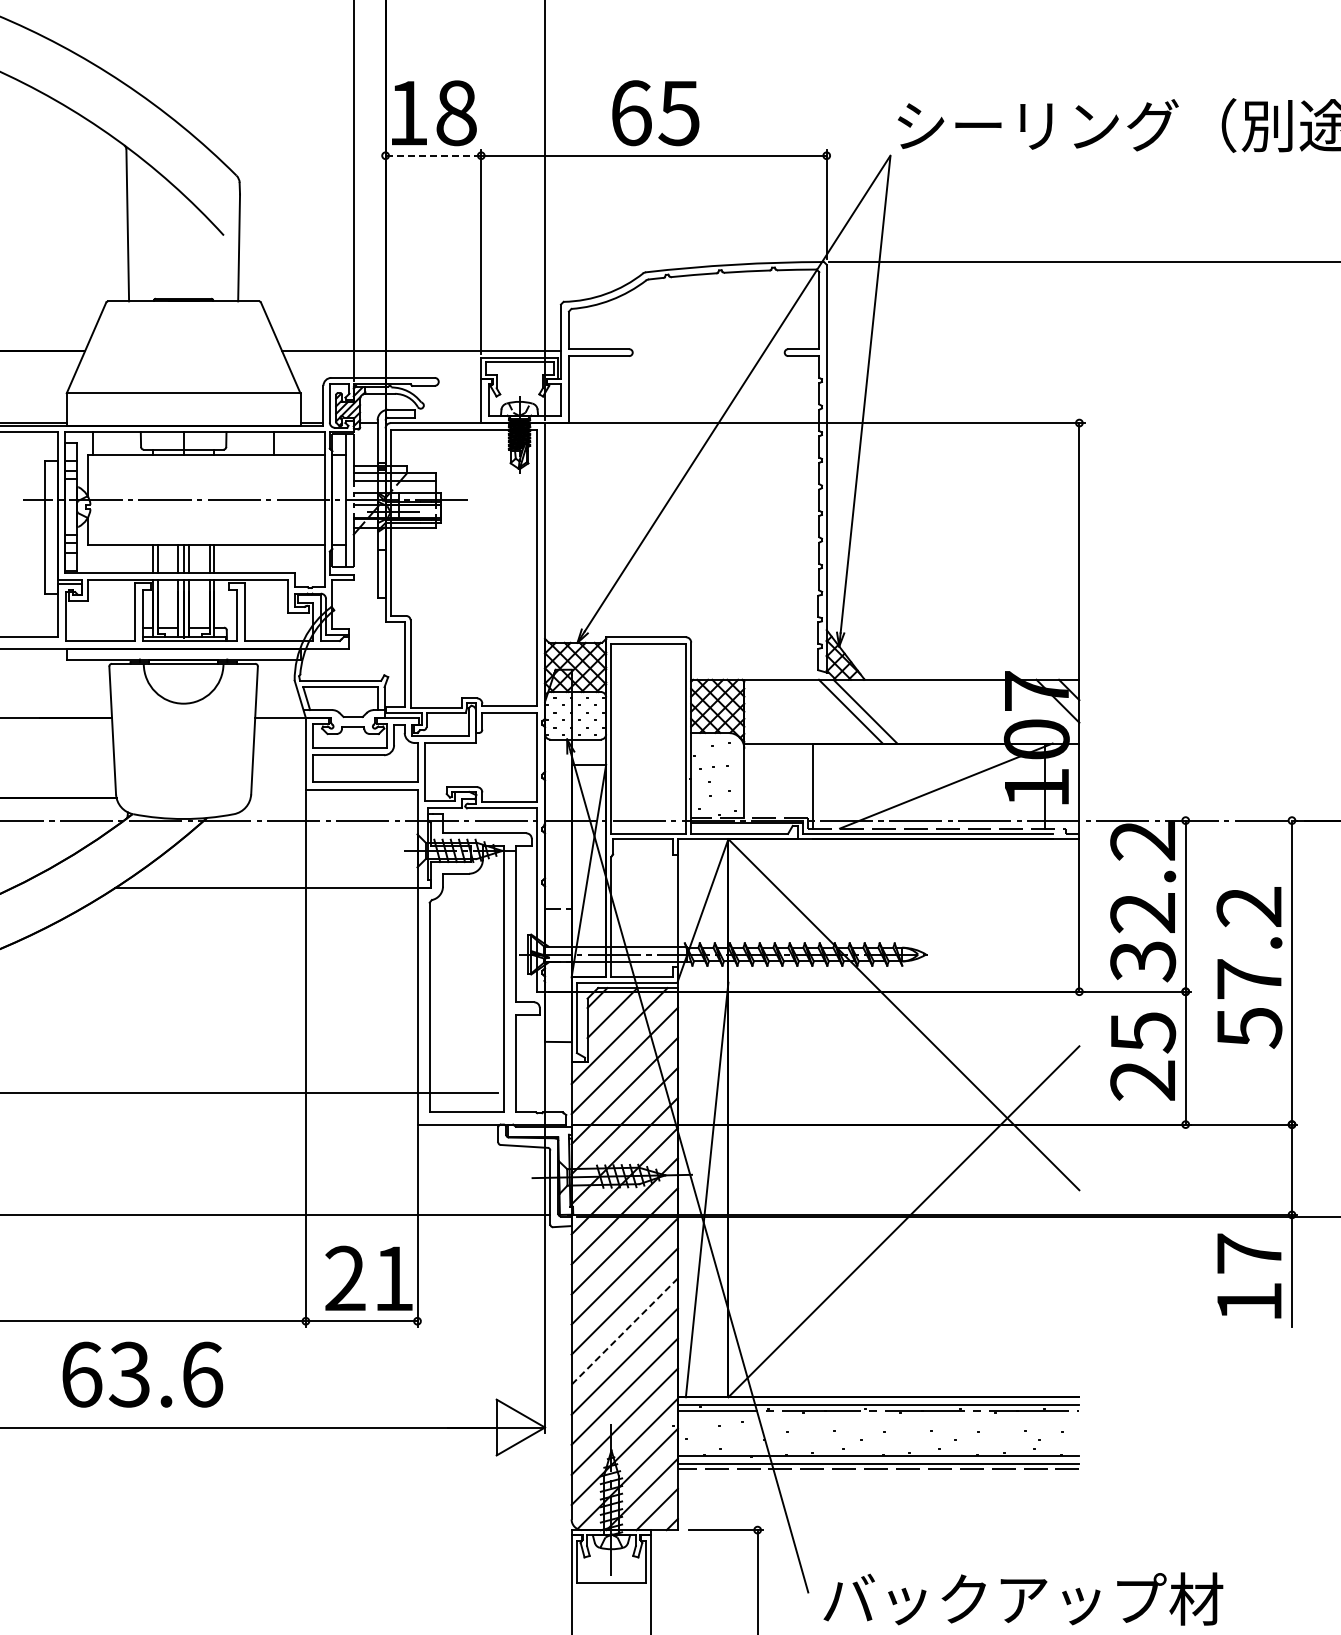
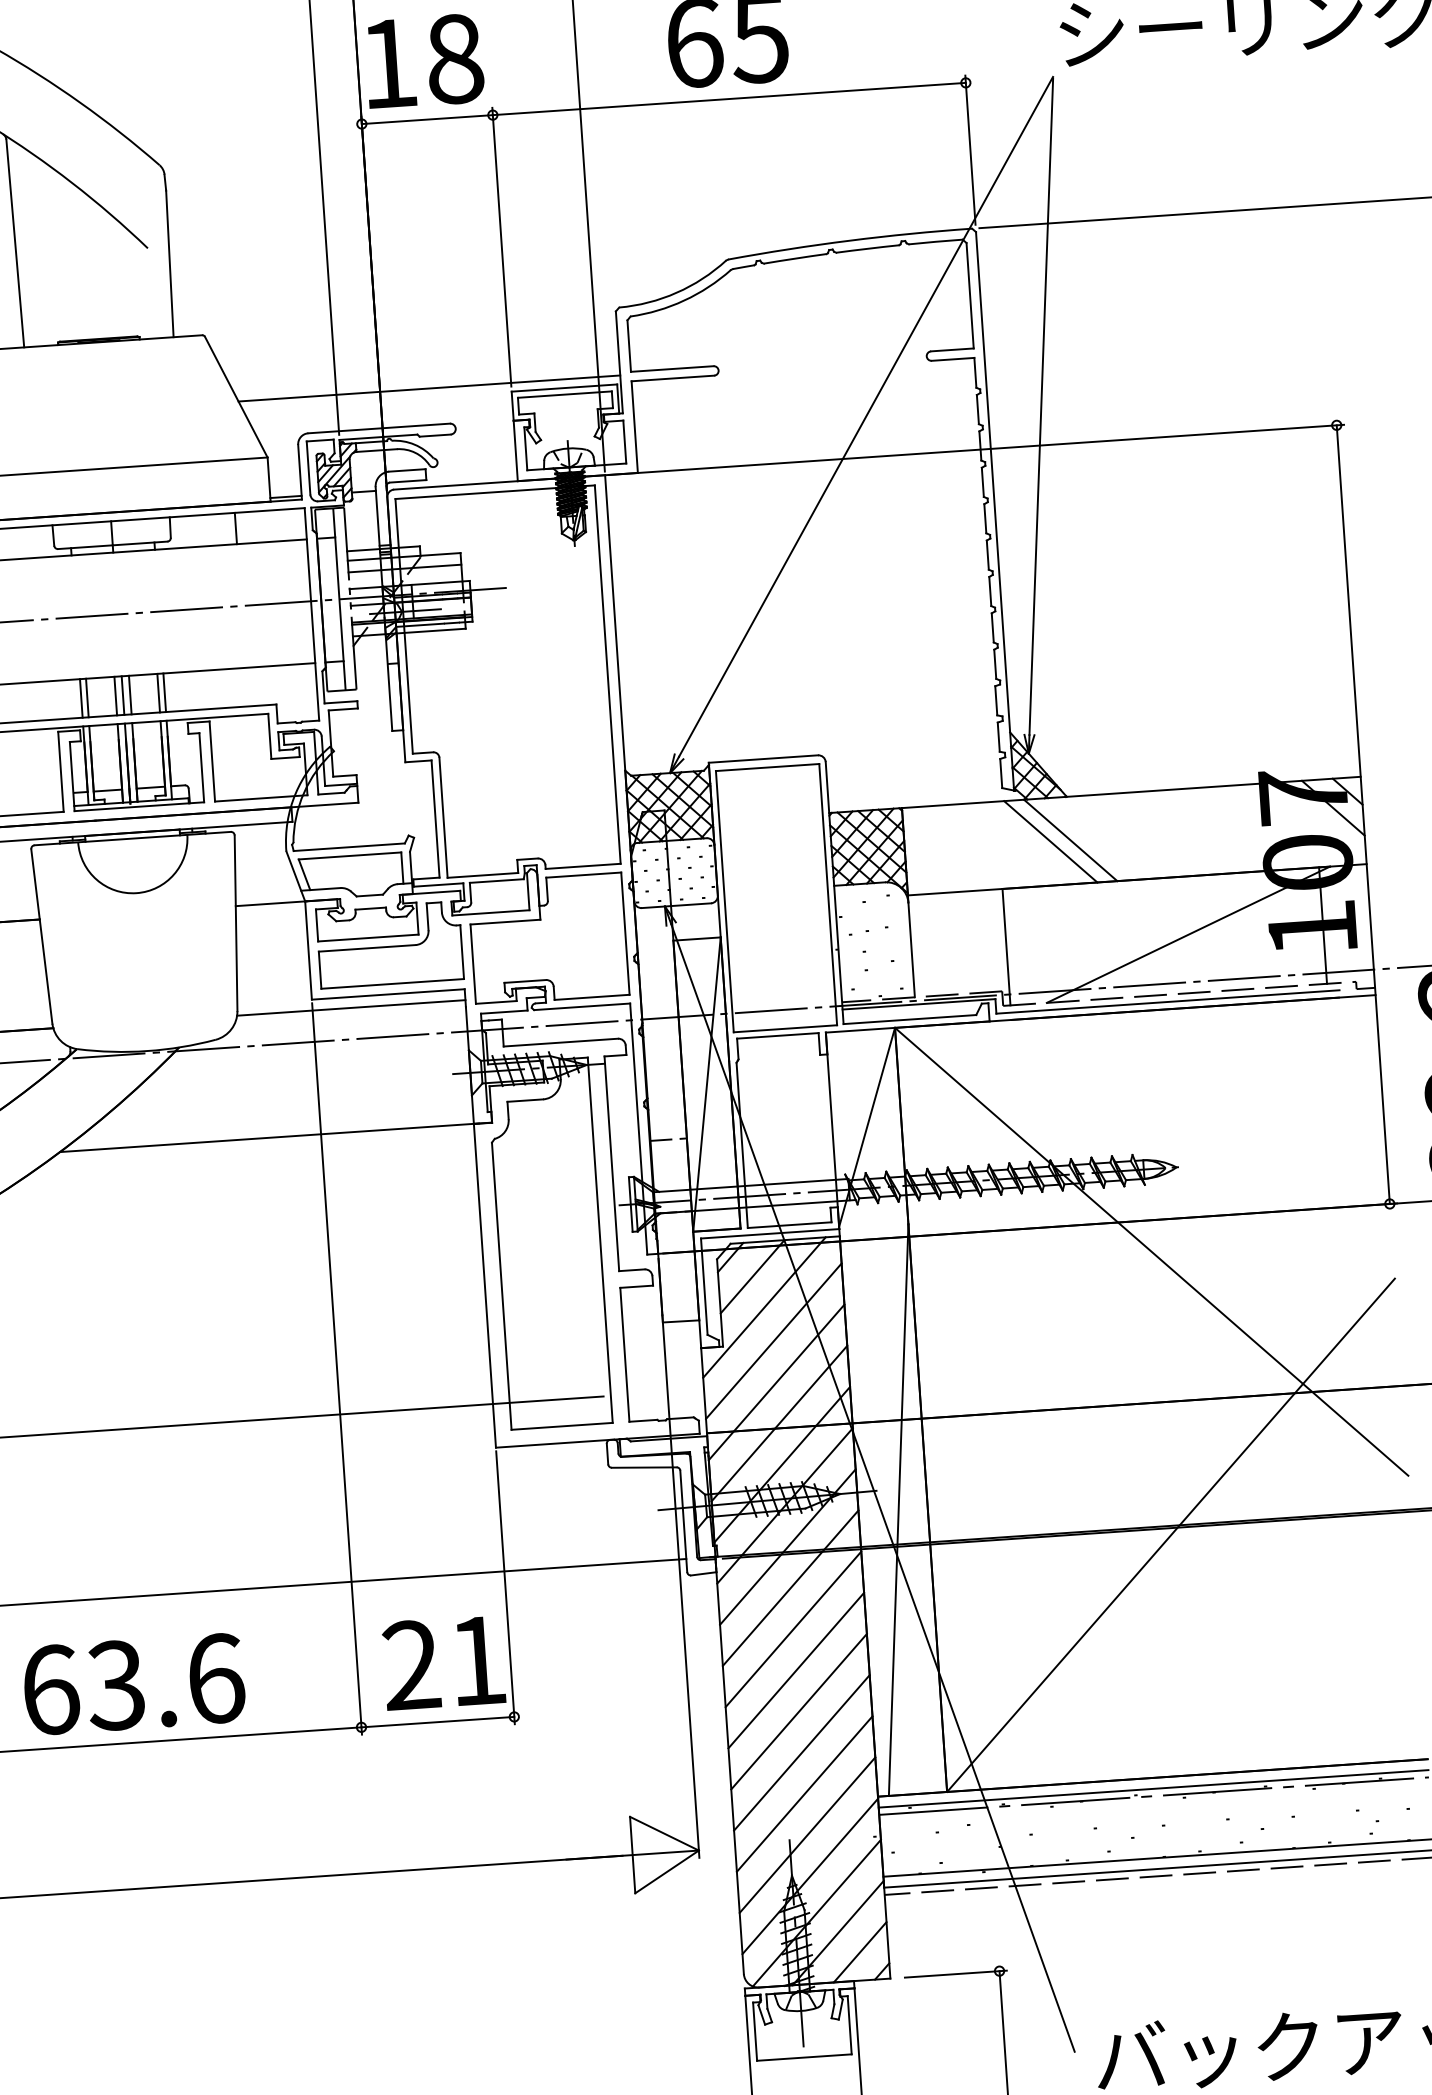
line: (433, 155) -> (427, 119), dashed -> solid
line: (333, 797) -> (350, 1007), added
line: (624, 1331) -> (798, 1711), dashed -> solid
text: (142, 1374) -> (133, 1684), moved

